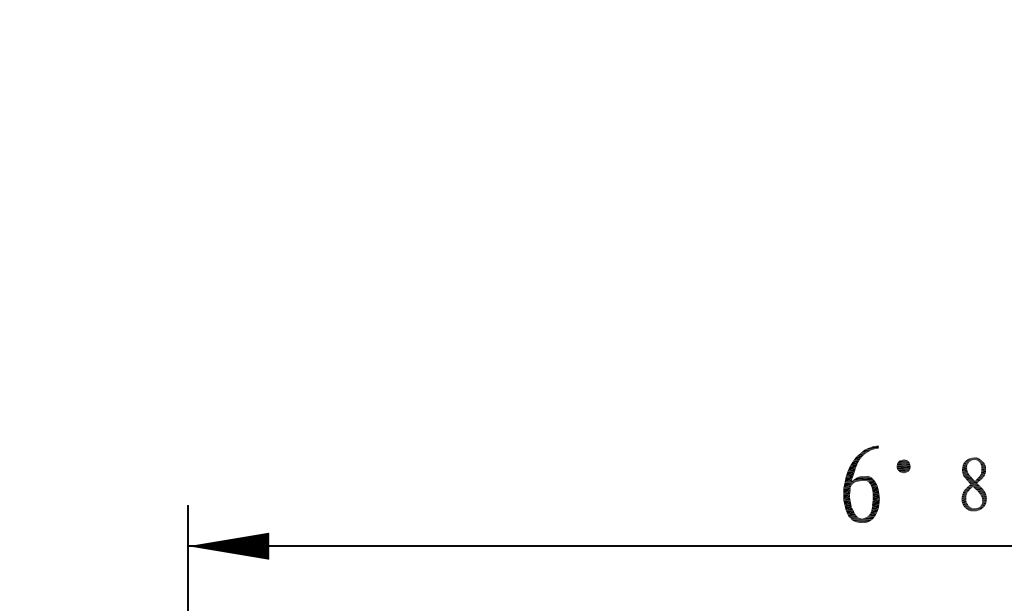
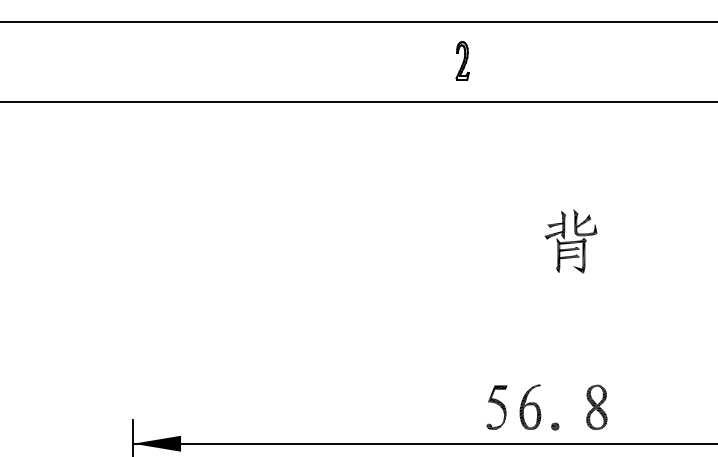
part: (929, 203) -> (570, 241), added
part: (904, 466) -> (555, 426), moved
part: (973, 483) -> (596, 406), size x1.43
part: (803, 484) -> (496, 407), added

